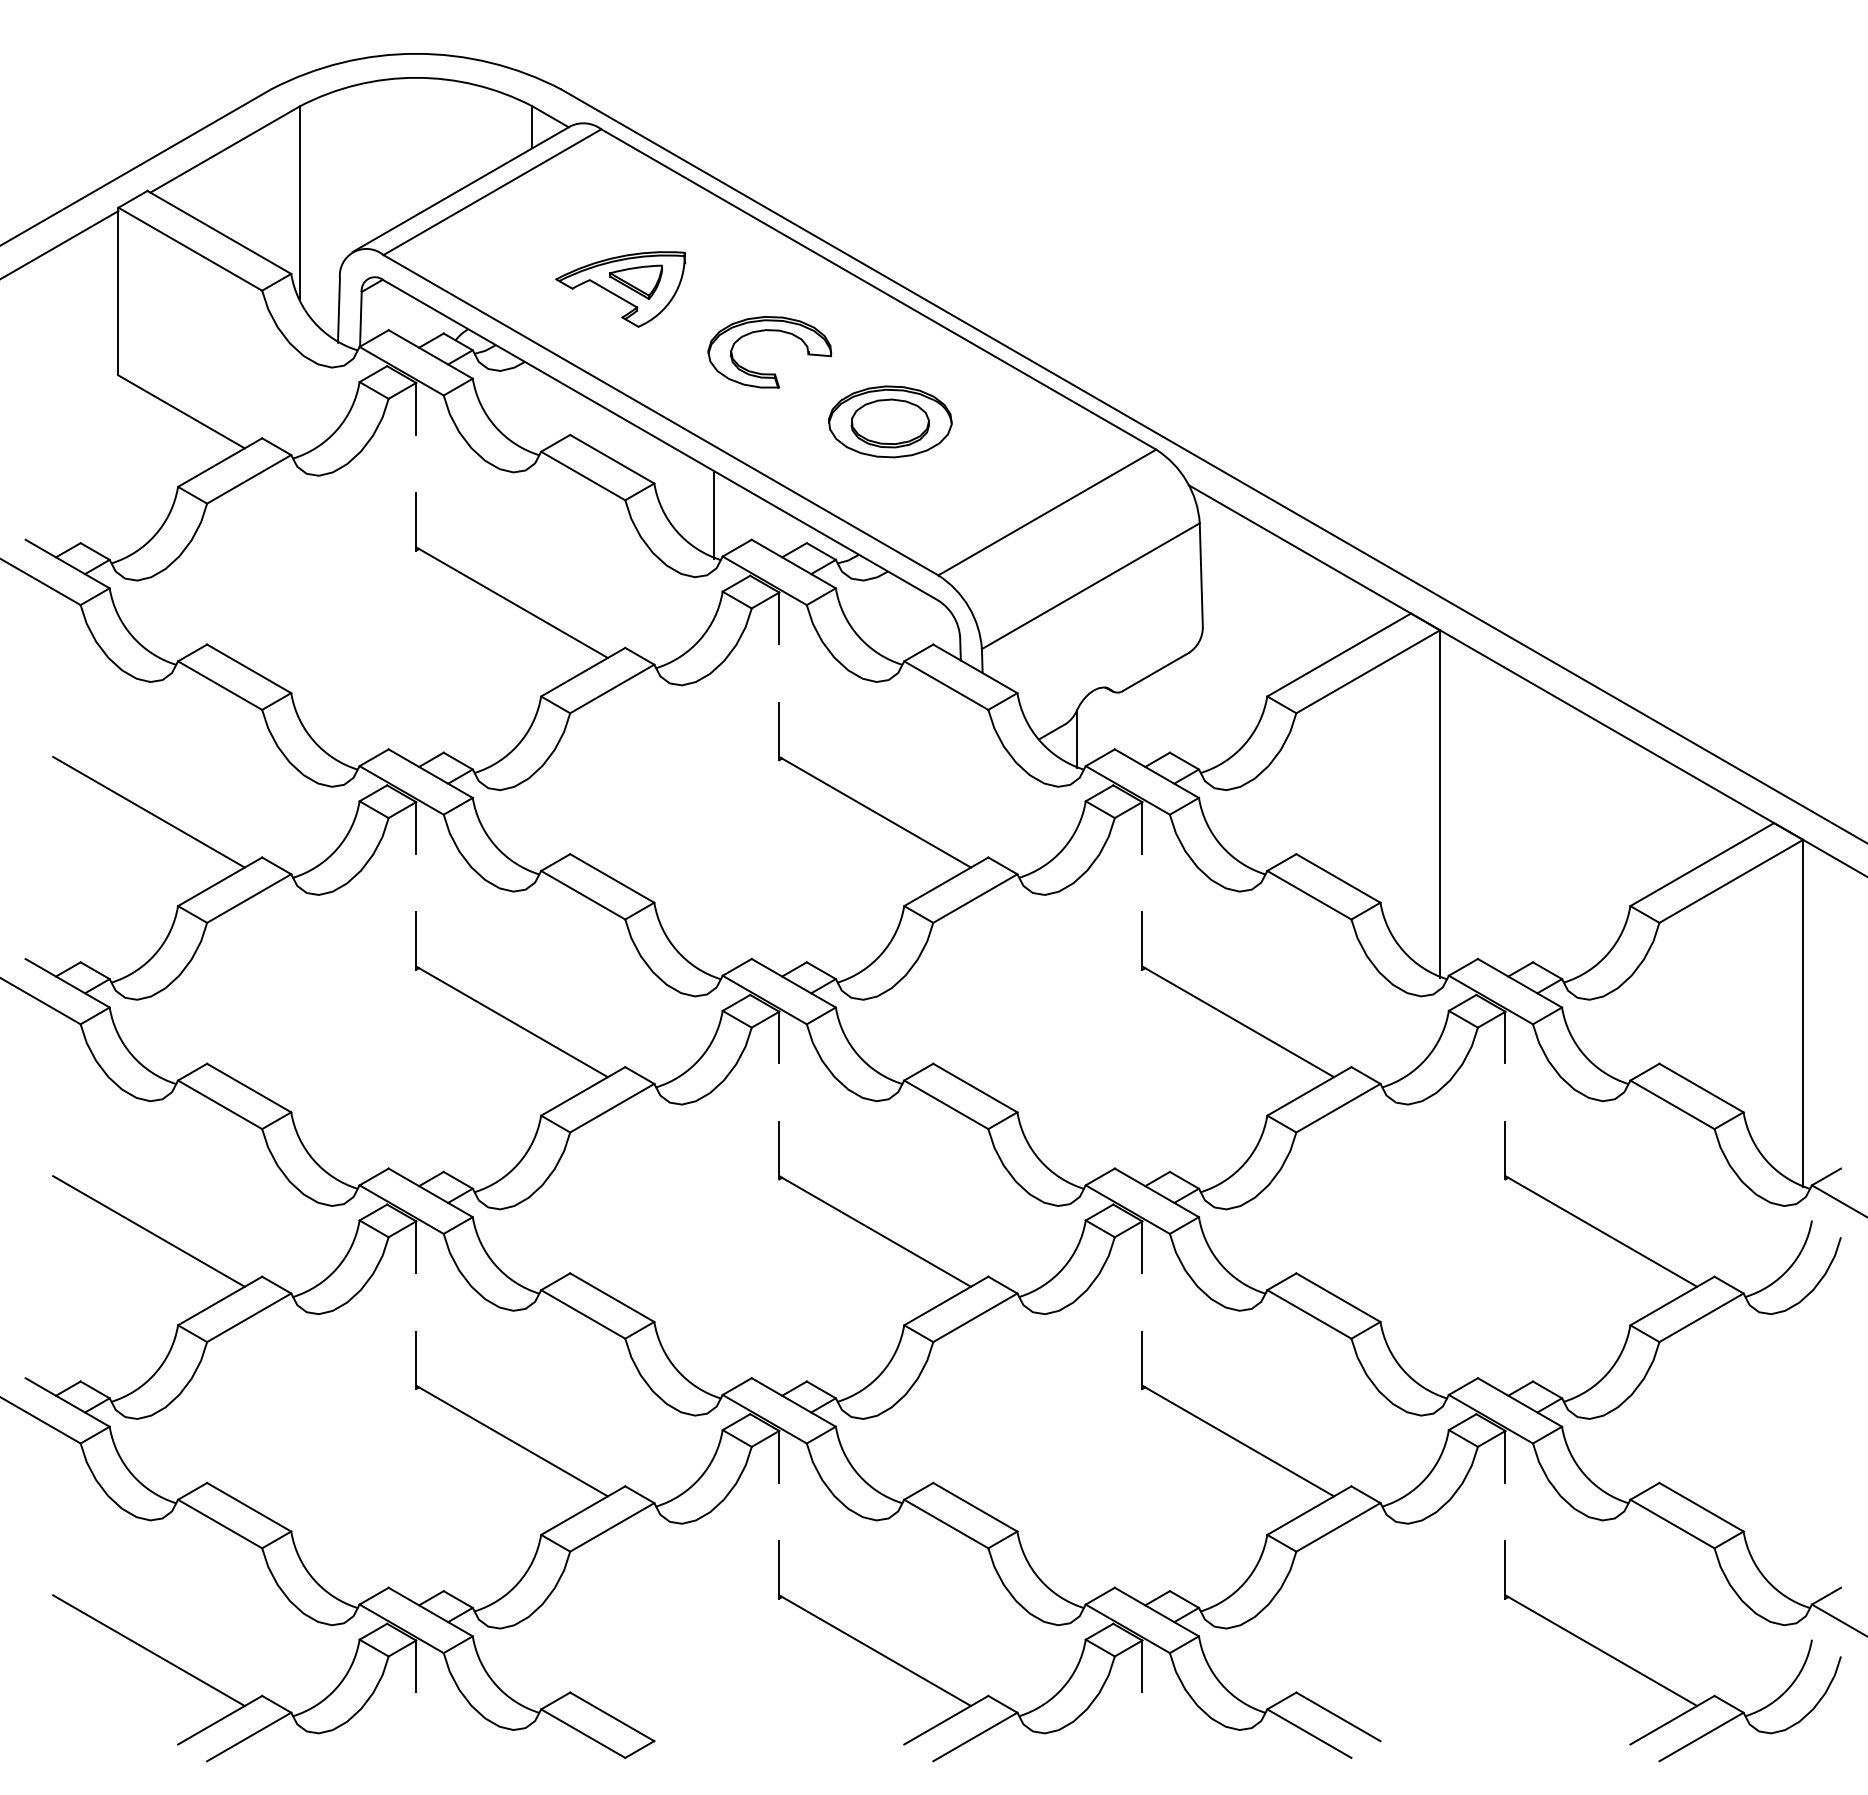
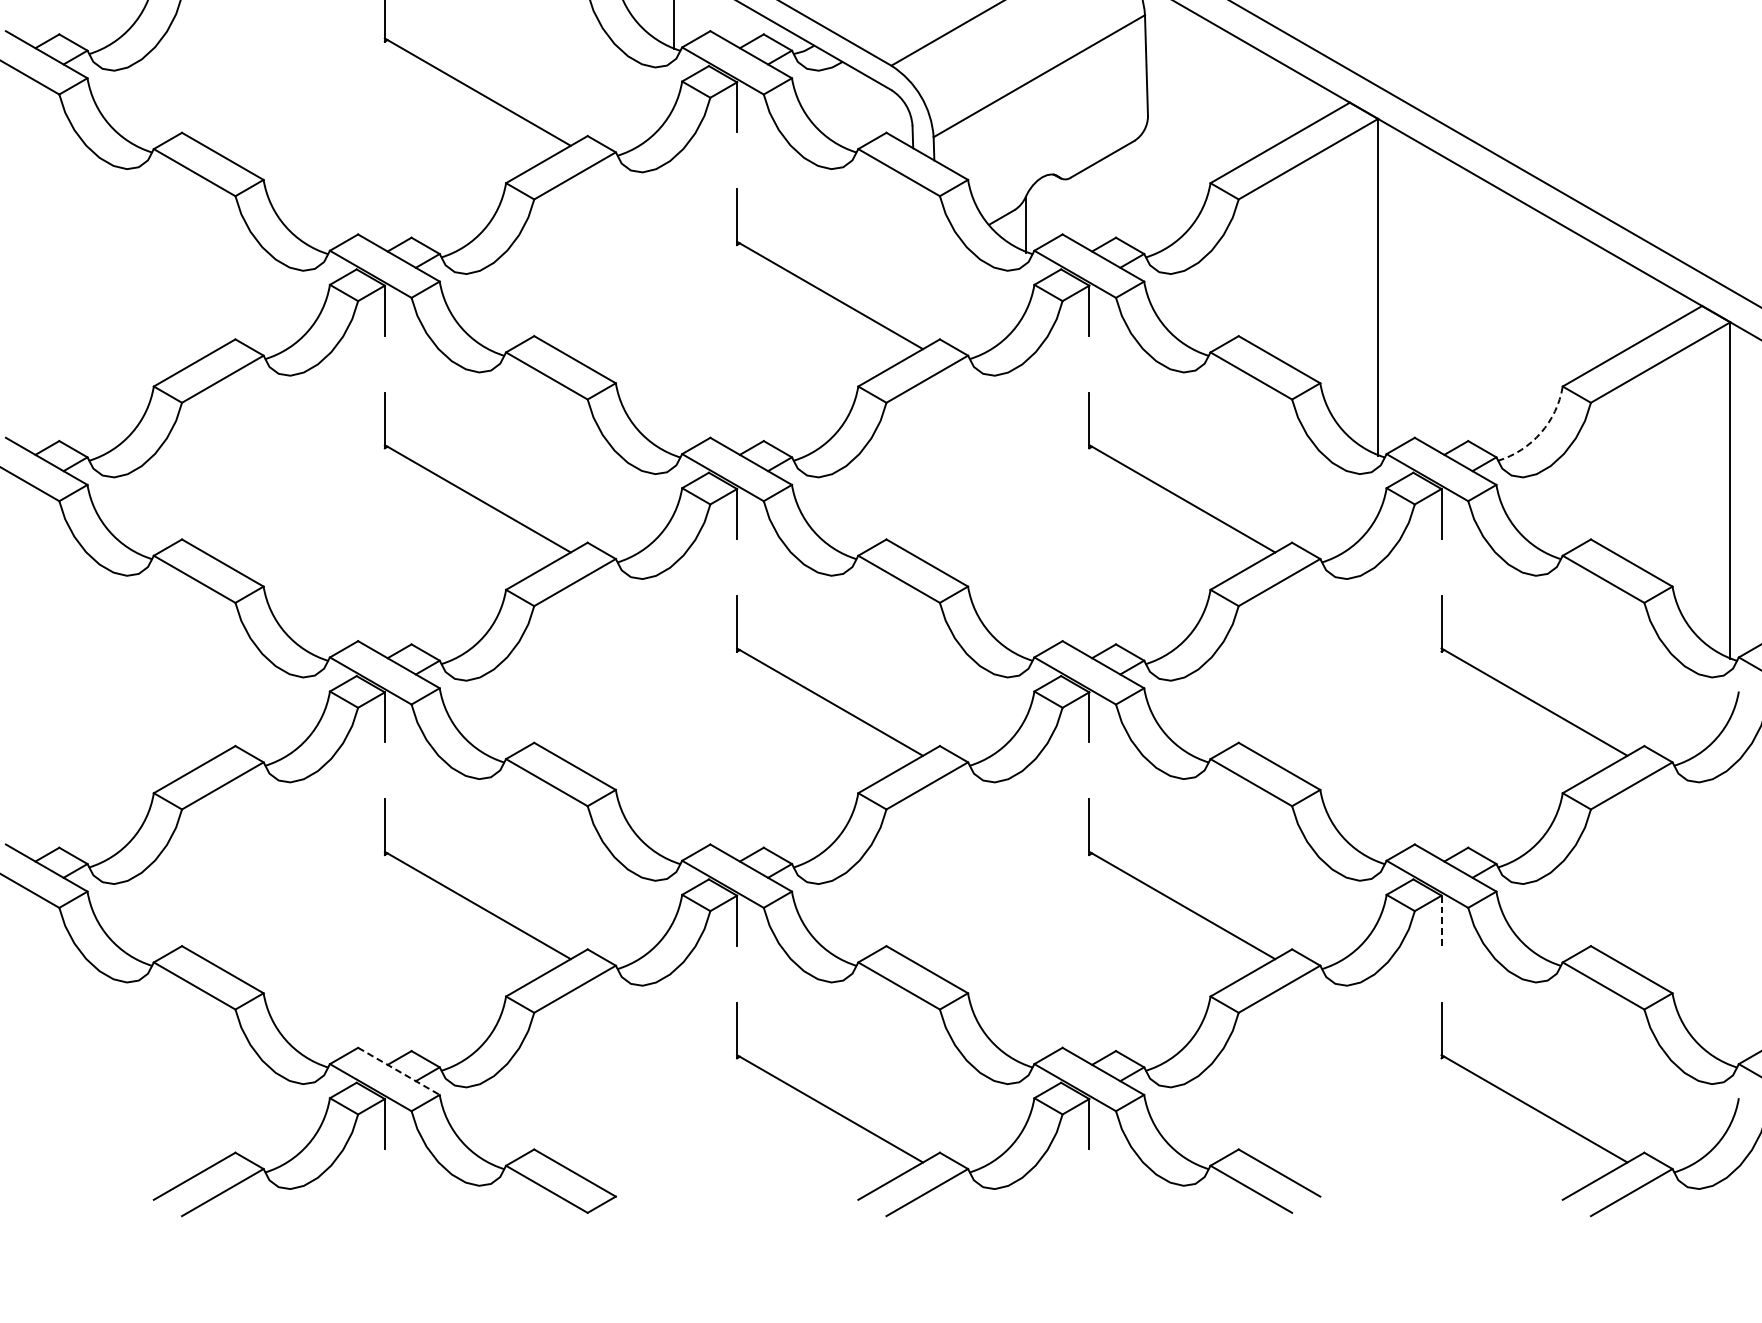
line: (148, 811) -> (125, 294), removed
arc: (1607, 954) -> (1540, 433), solid -> dashed
line: (148, 1231) -> (125, 702), removed
line: (1505, 1456) -> (1441, 920), solid -> dashed
line: (430, 1612) -> (398, 1071), solid -> dashed
line: (148, 1650) -> (125, 1108), removed

